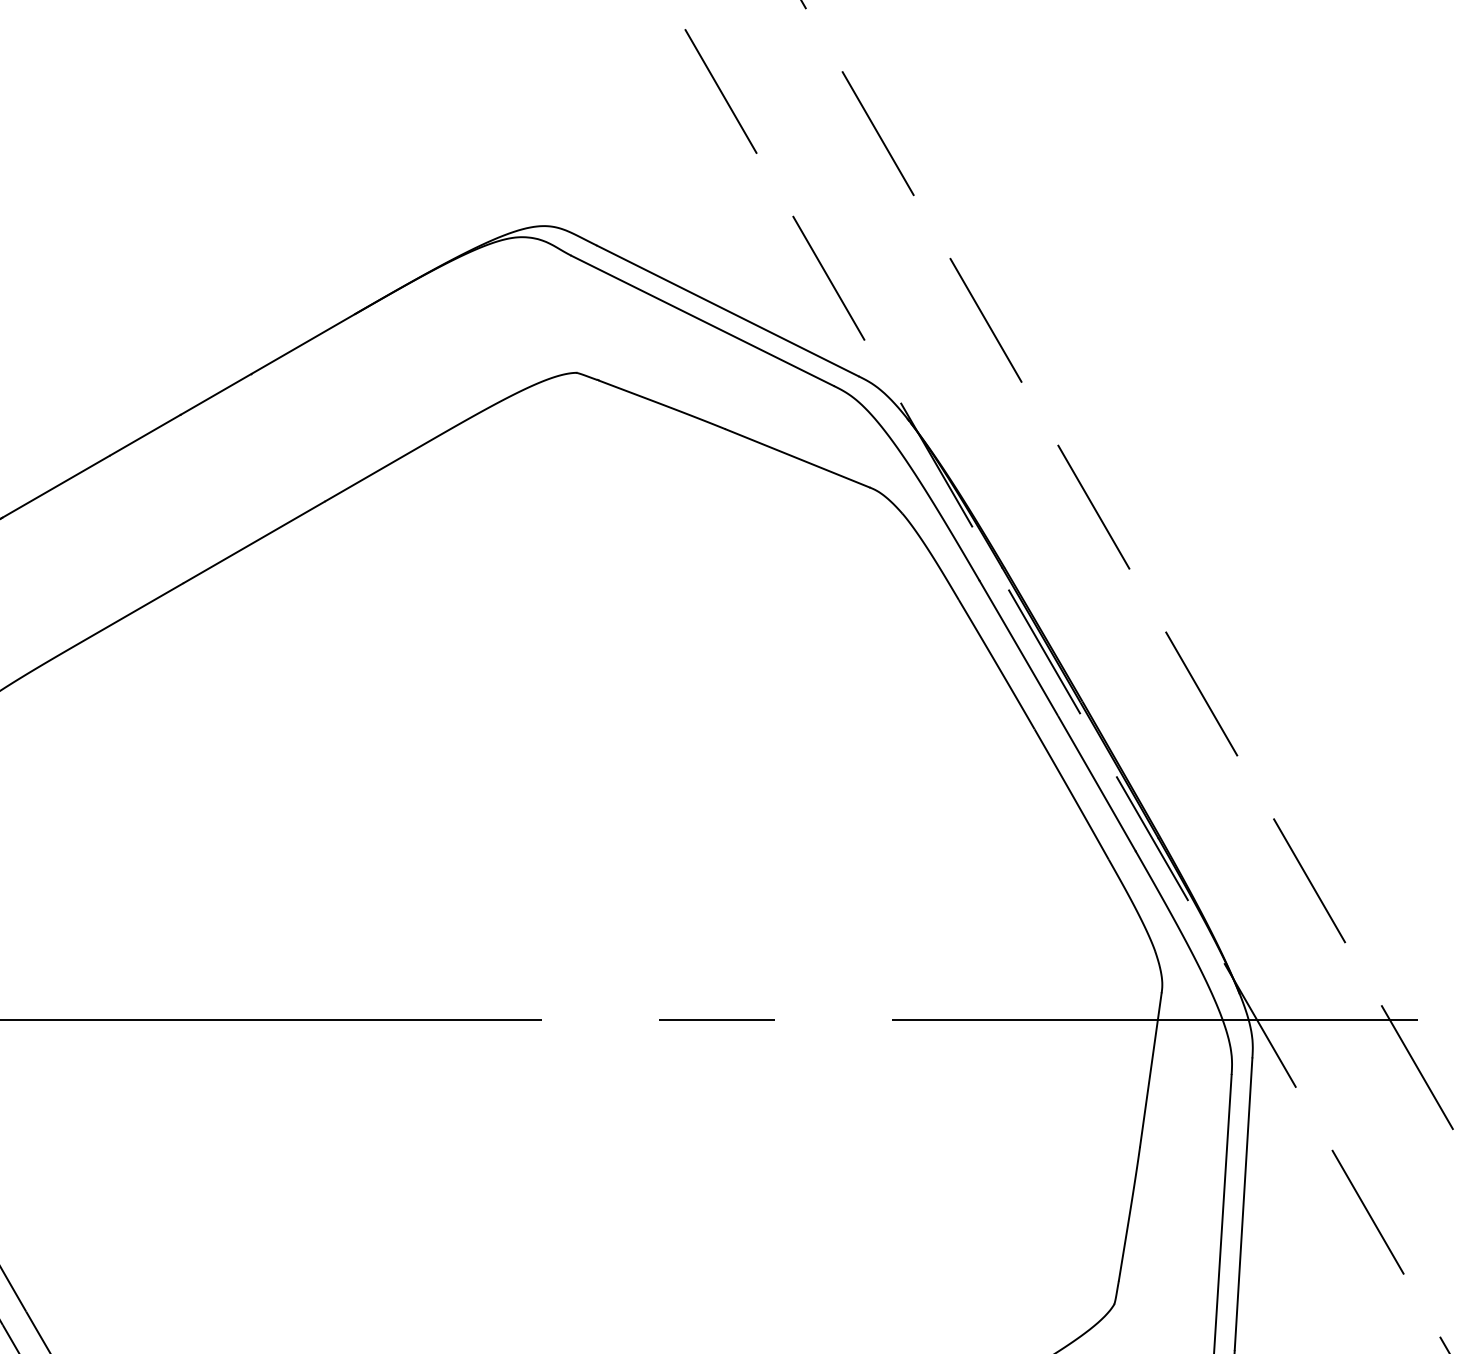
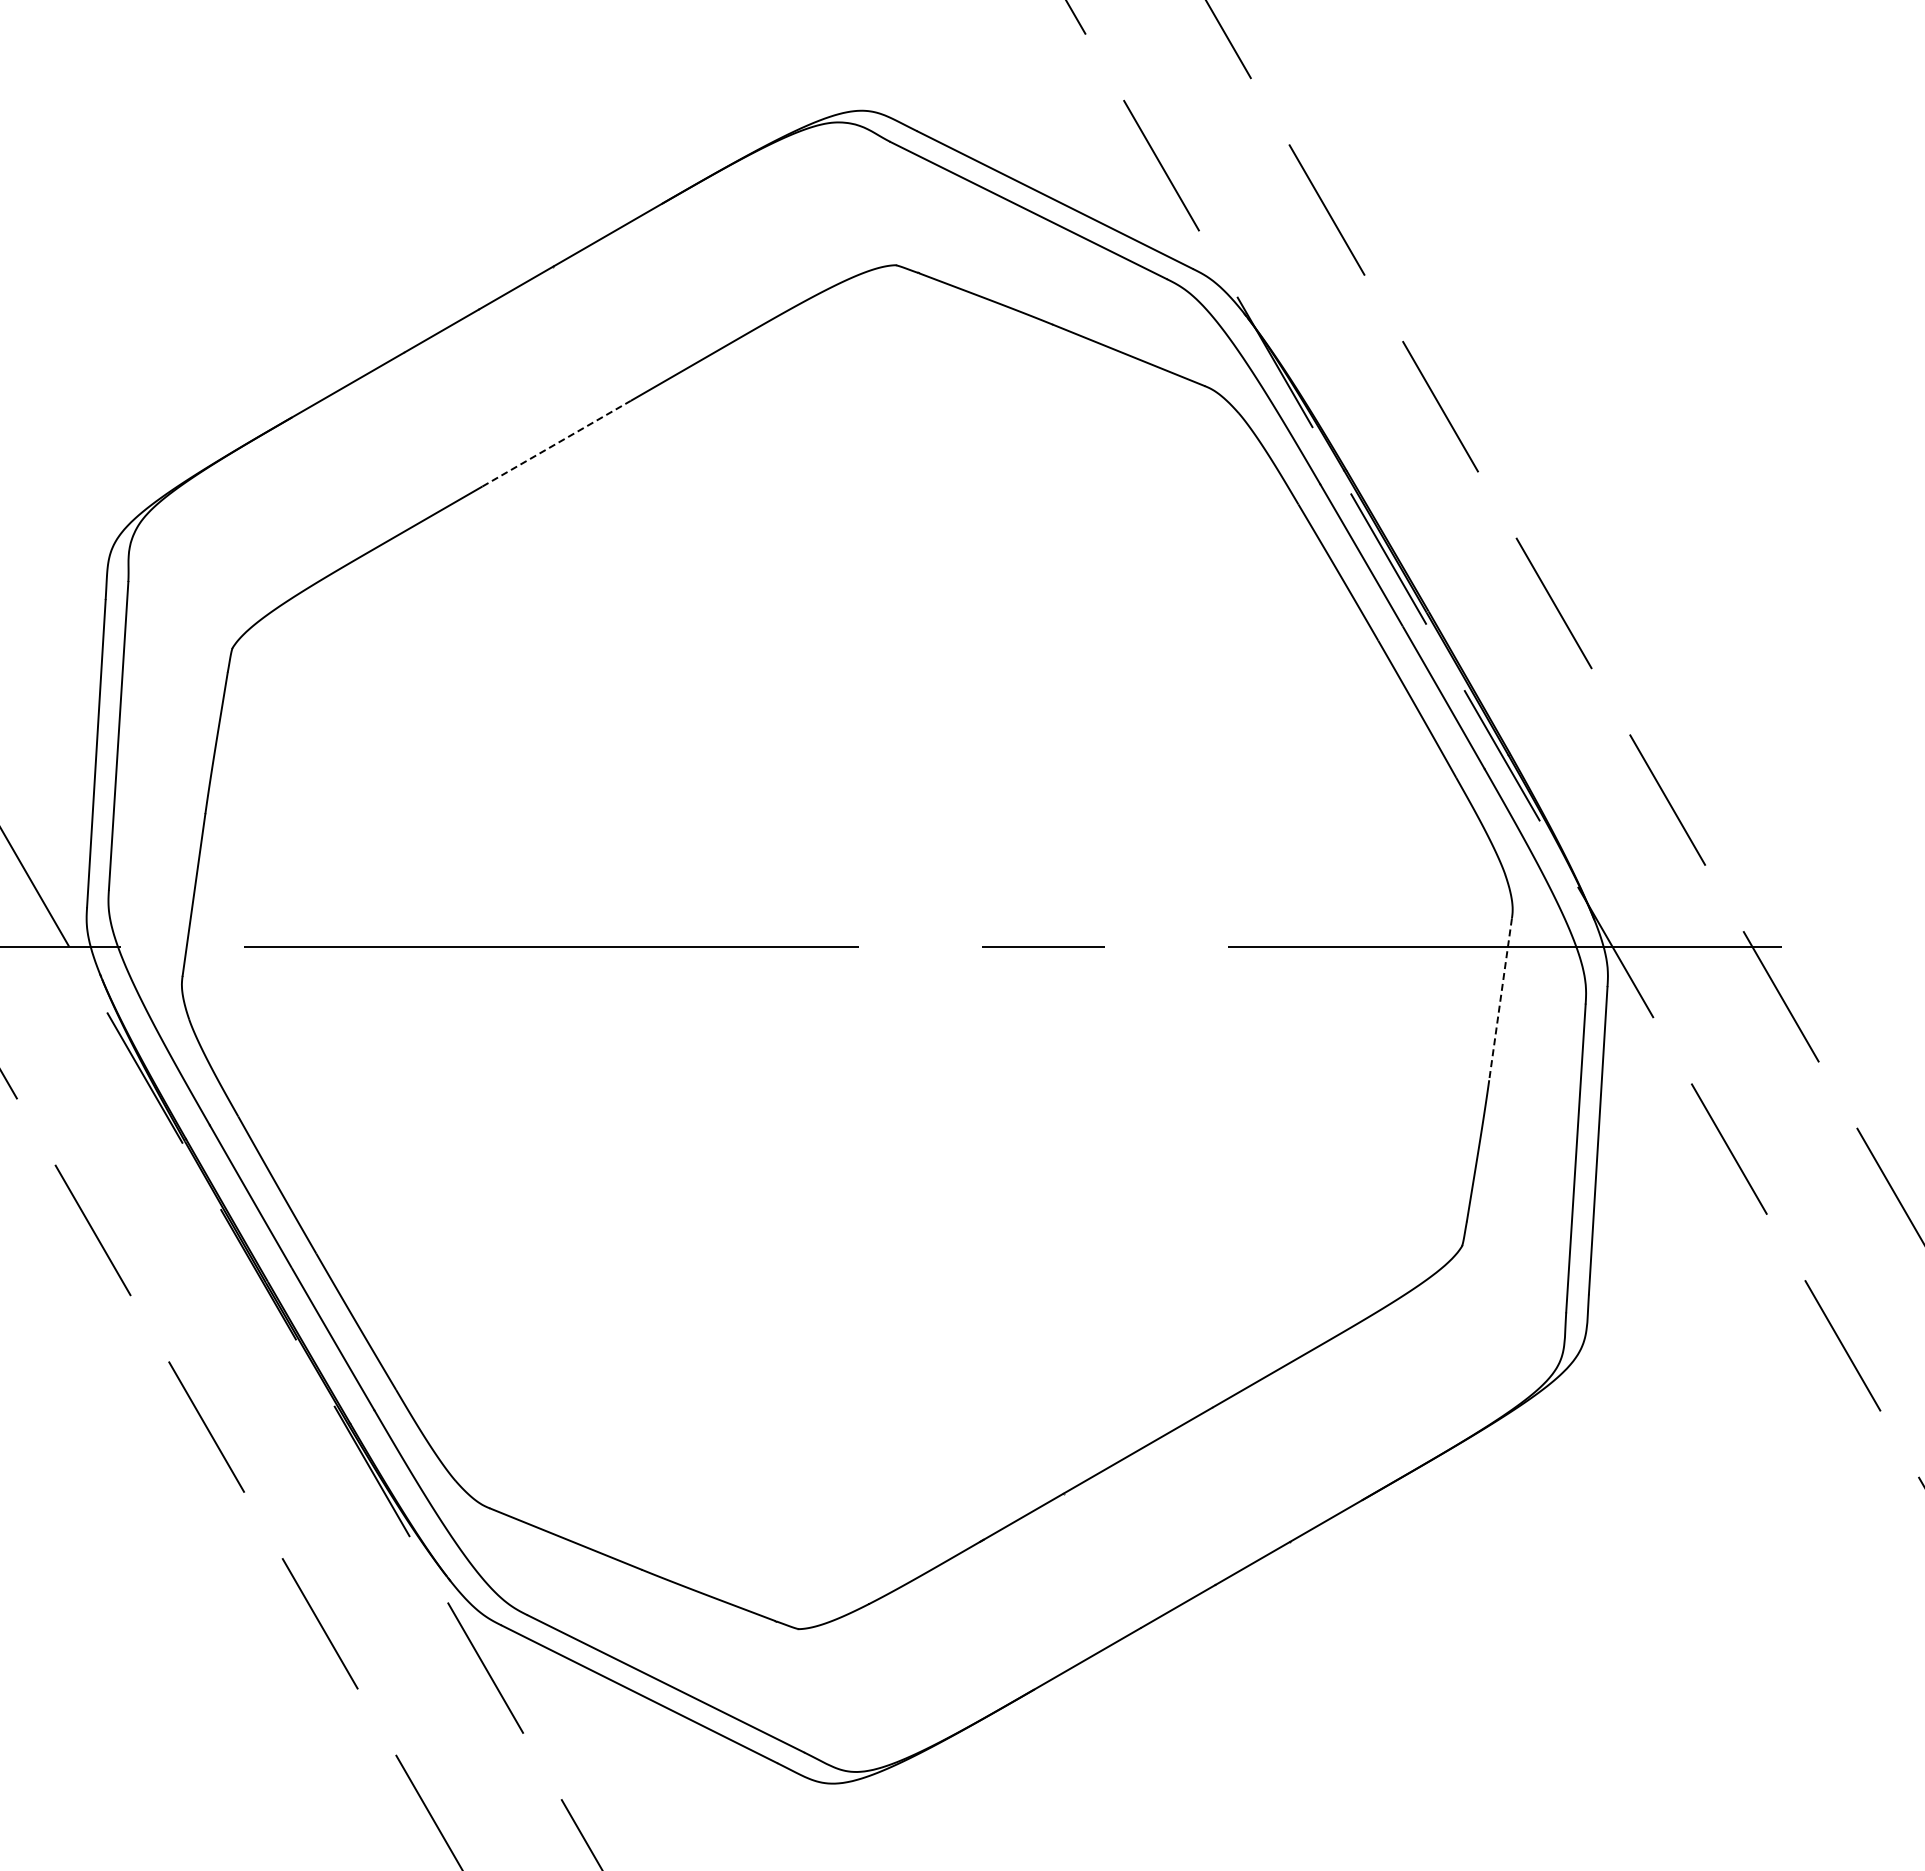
line: (254, 542) -> (556, 443), solid -> dashed
line: (1150, 1070) -> (1500, 999), solid -> dashed

